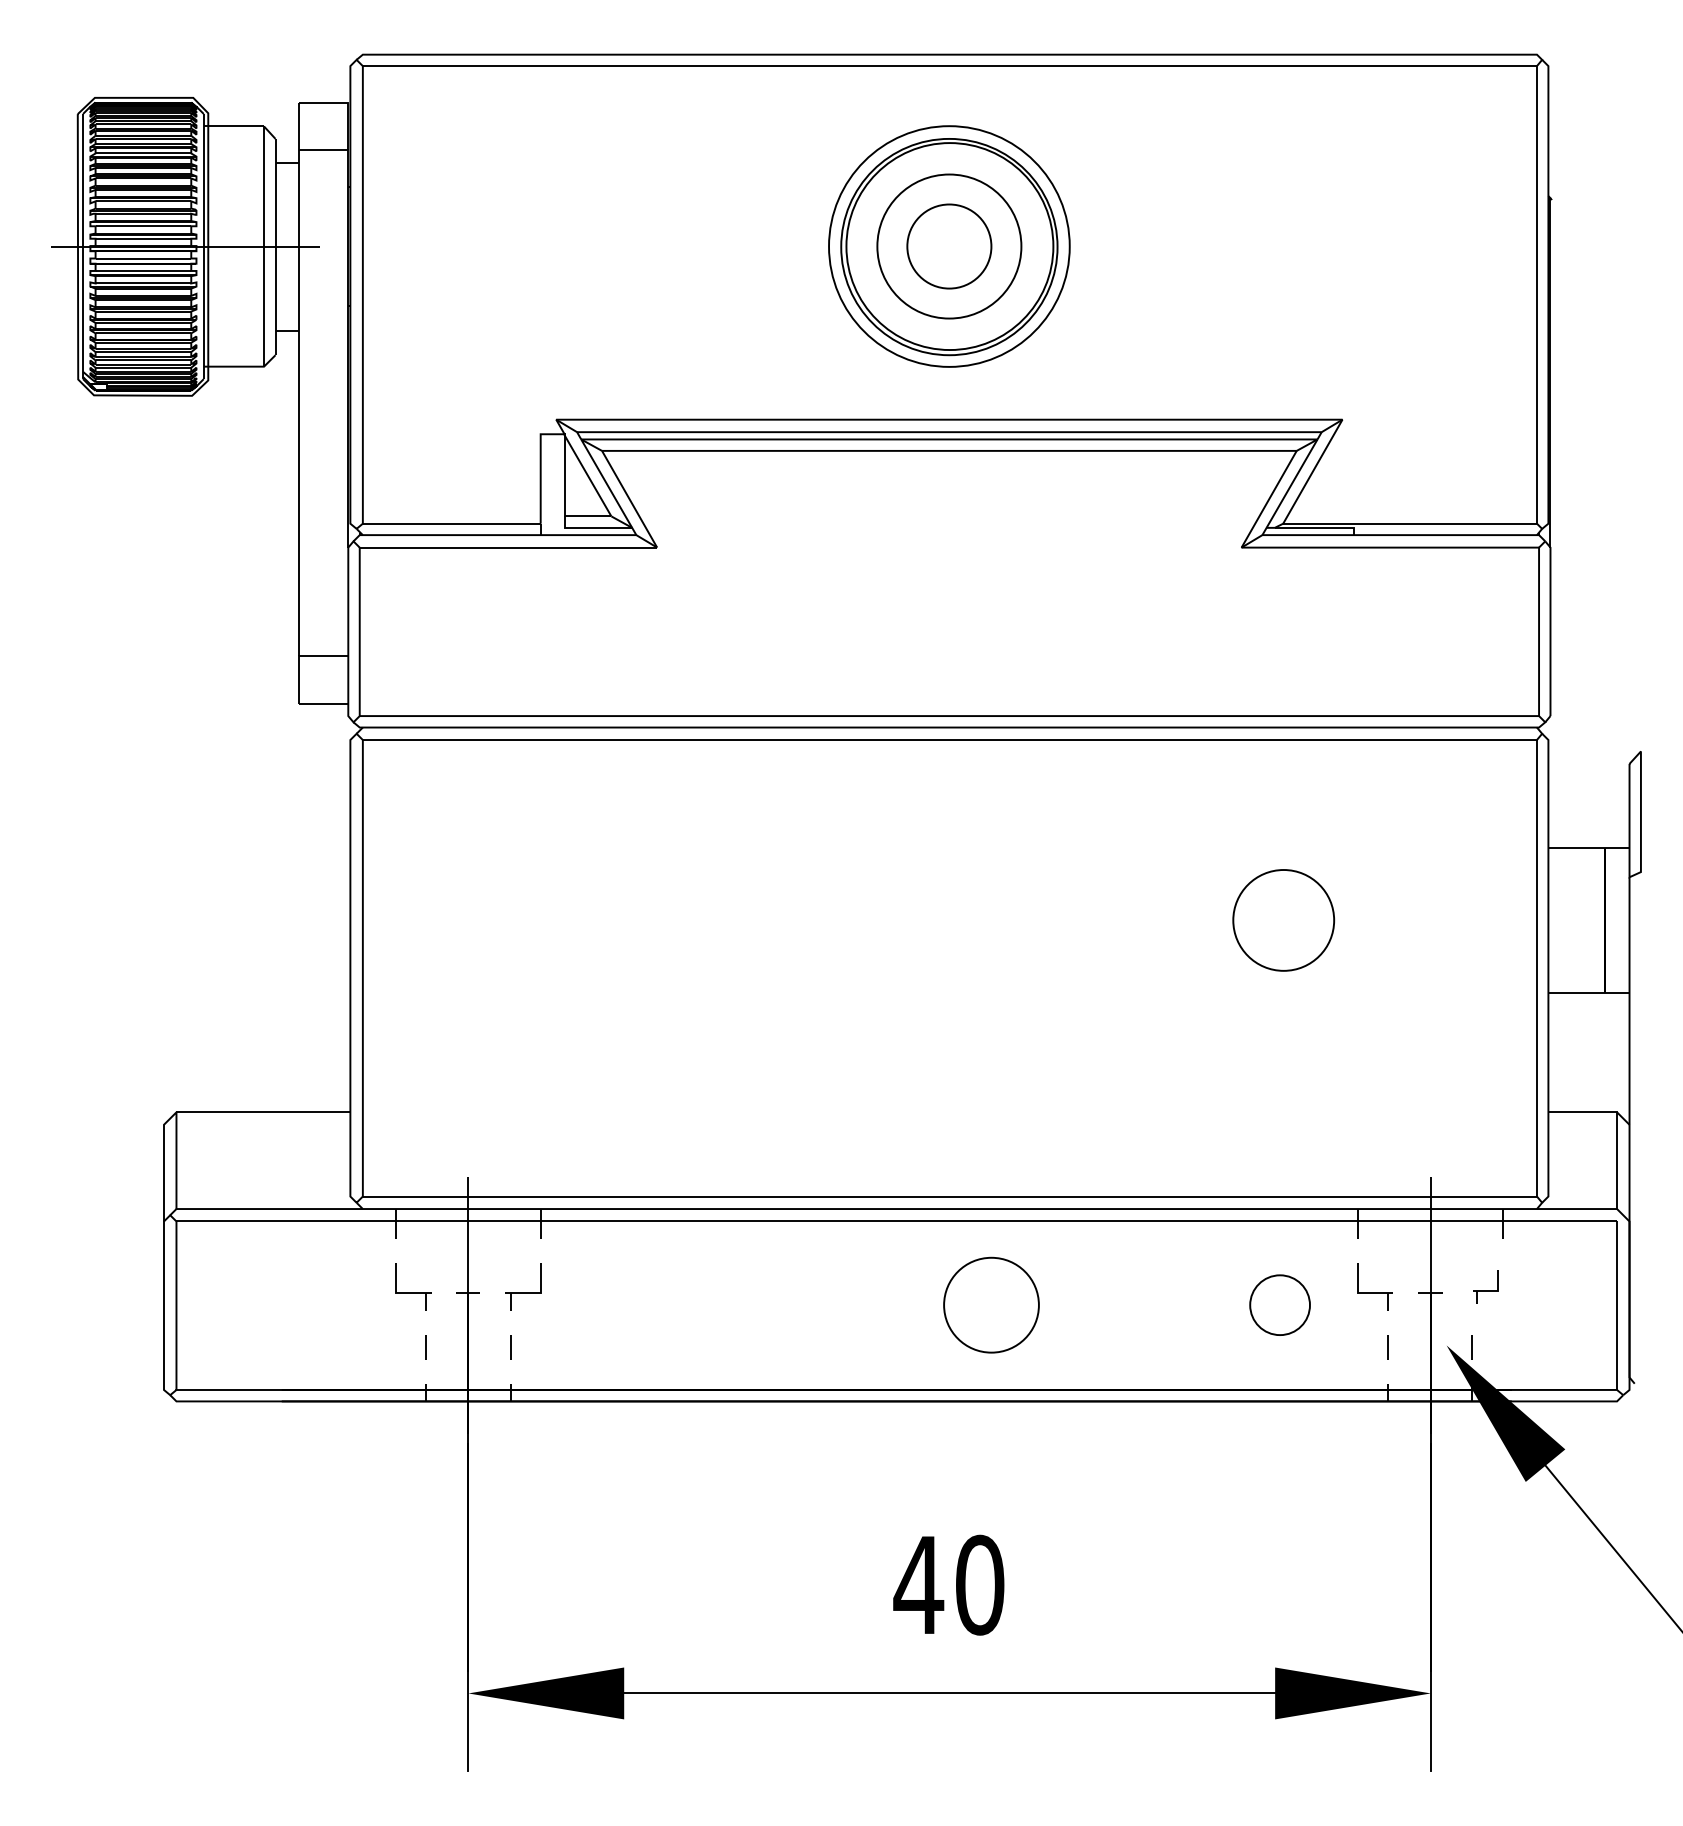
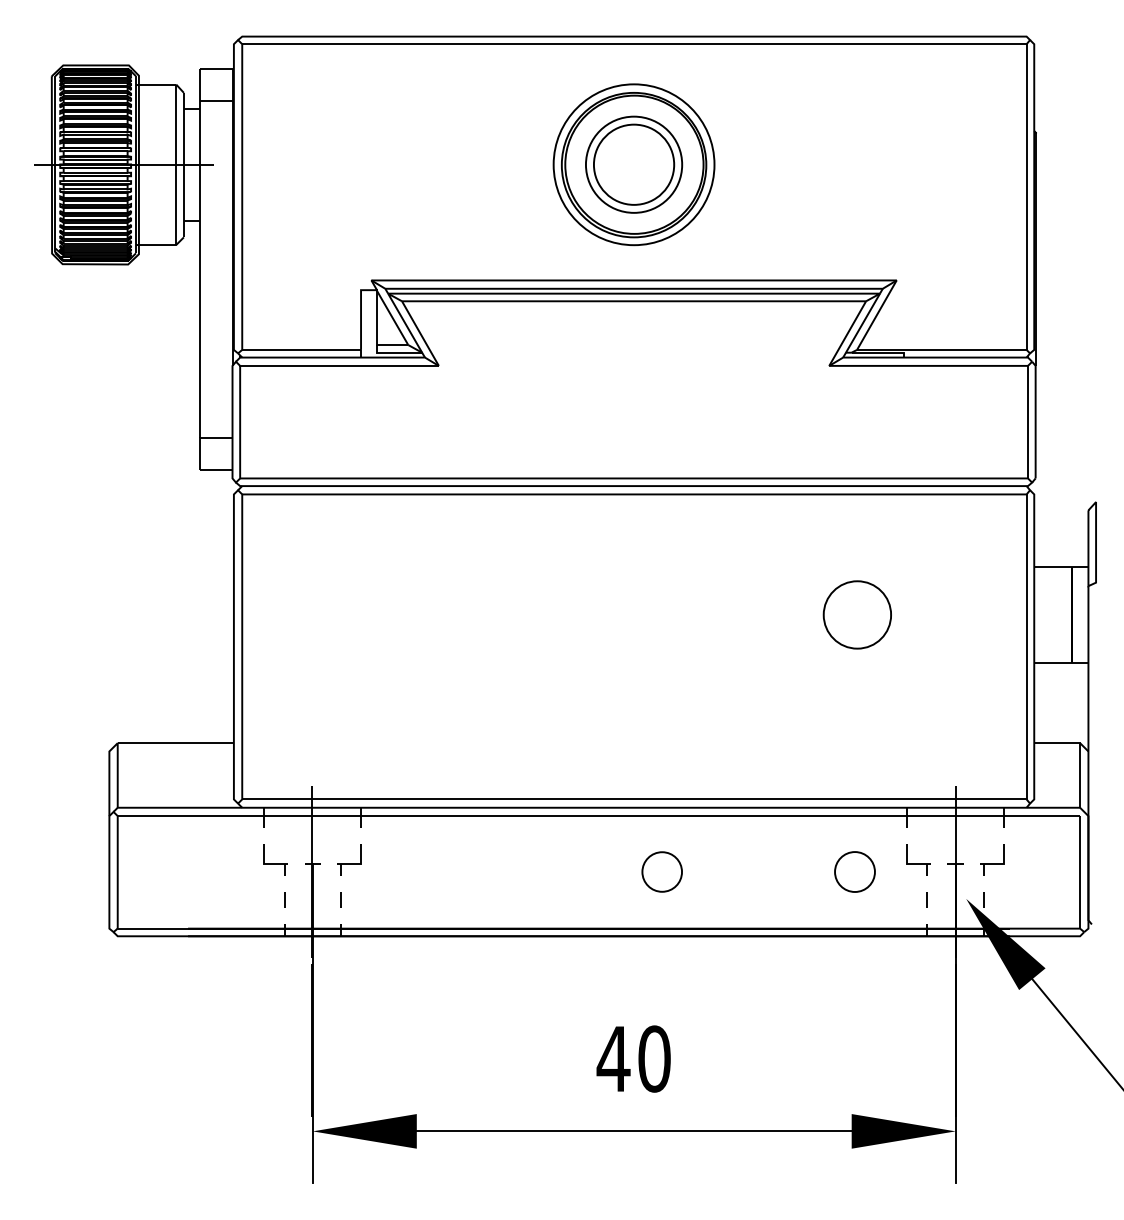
circle: (948, 246) -> (633, 164), size x1.43
part: (1485, 1286) -> (992, 859), size x1.43
circle: (991, 1304) -> (662, 871), size x0.62

